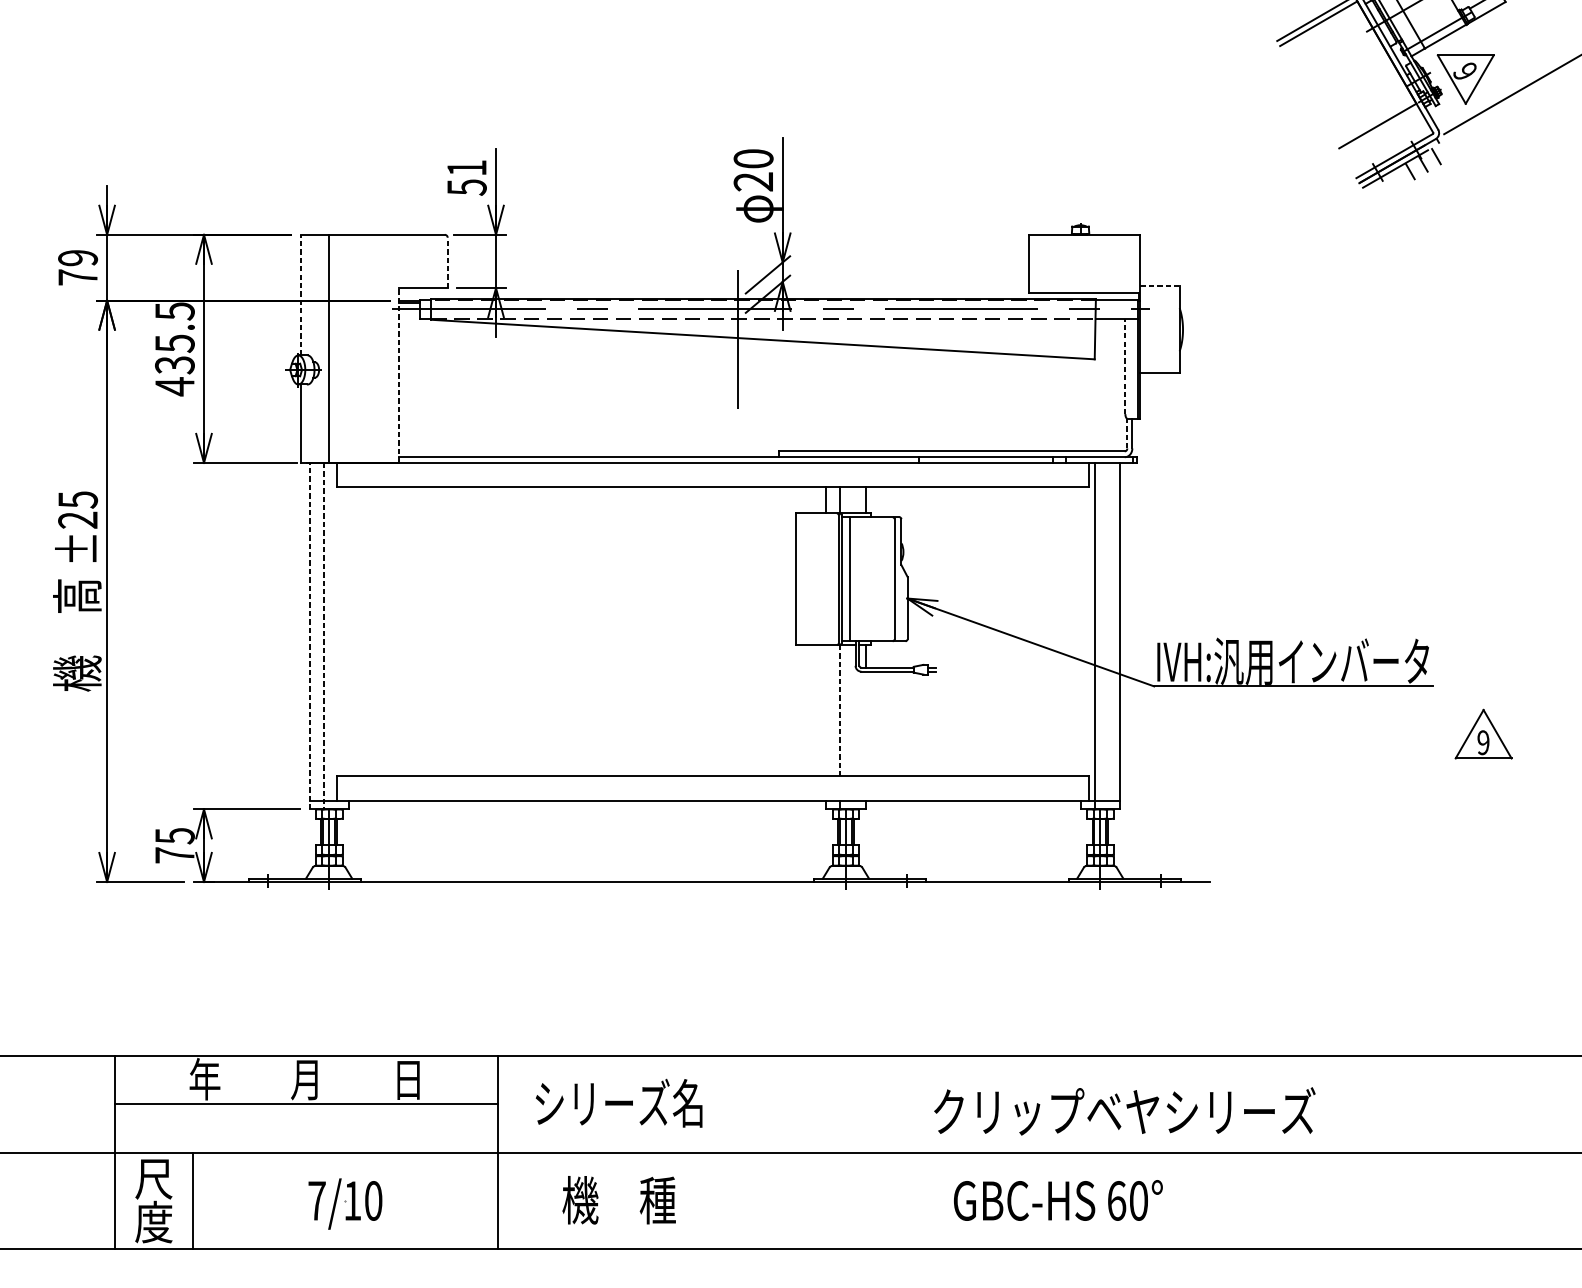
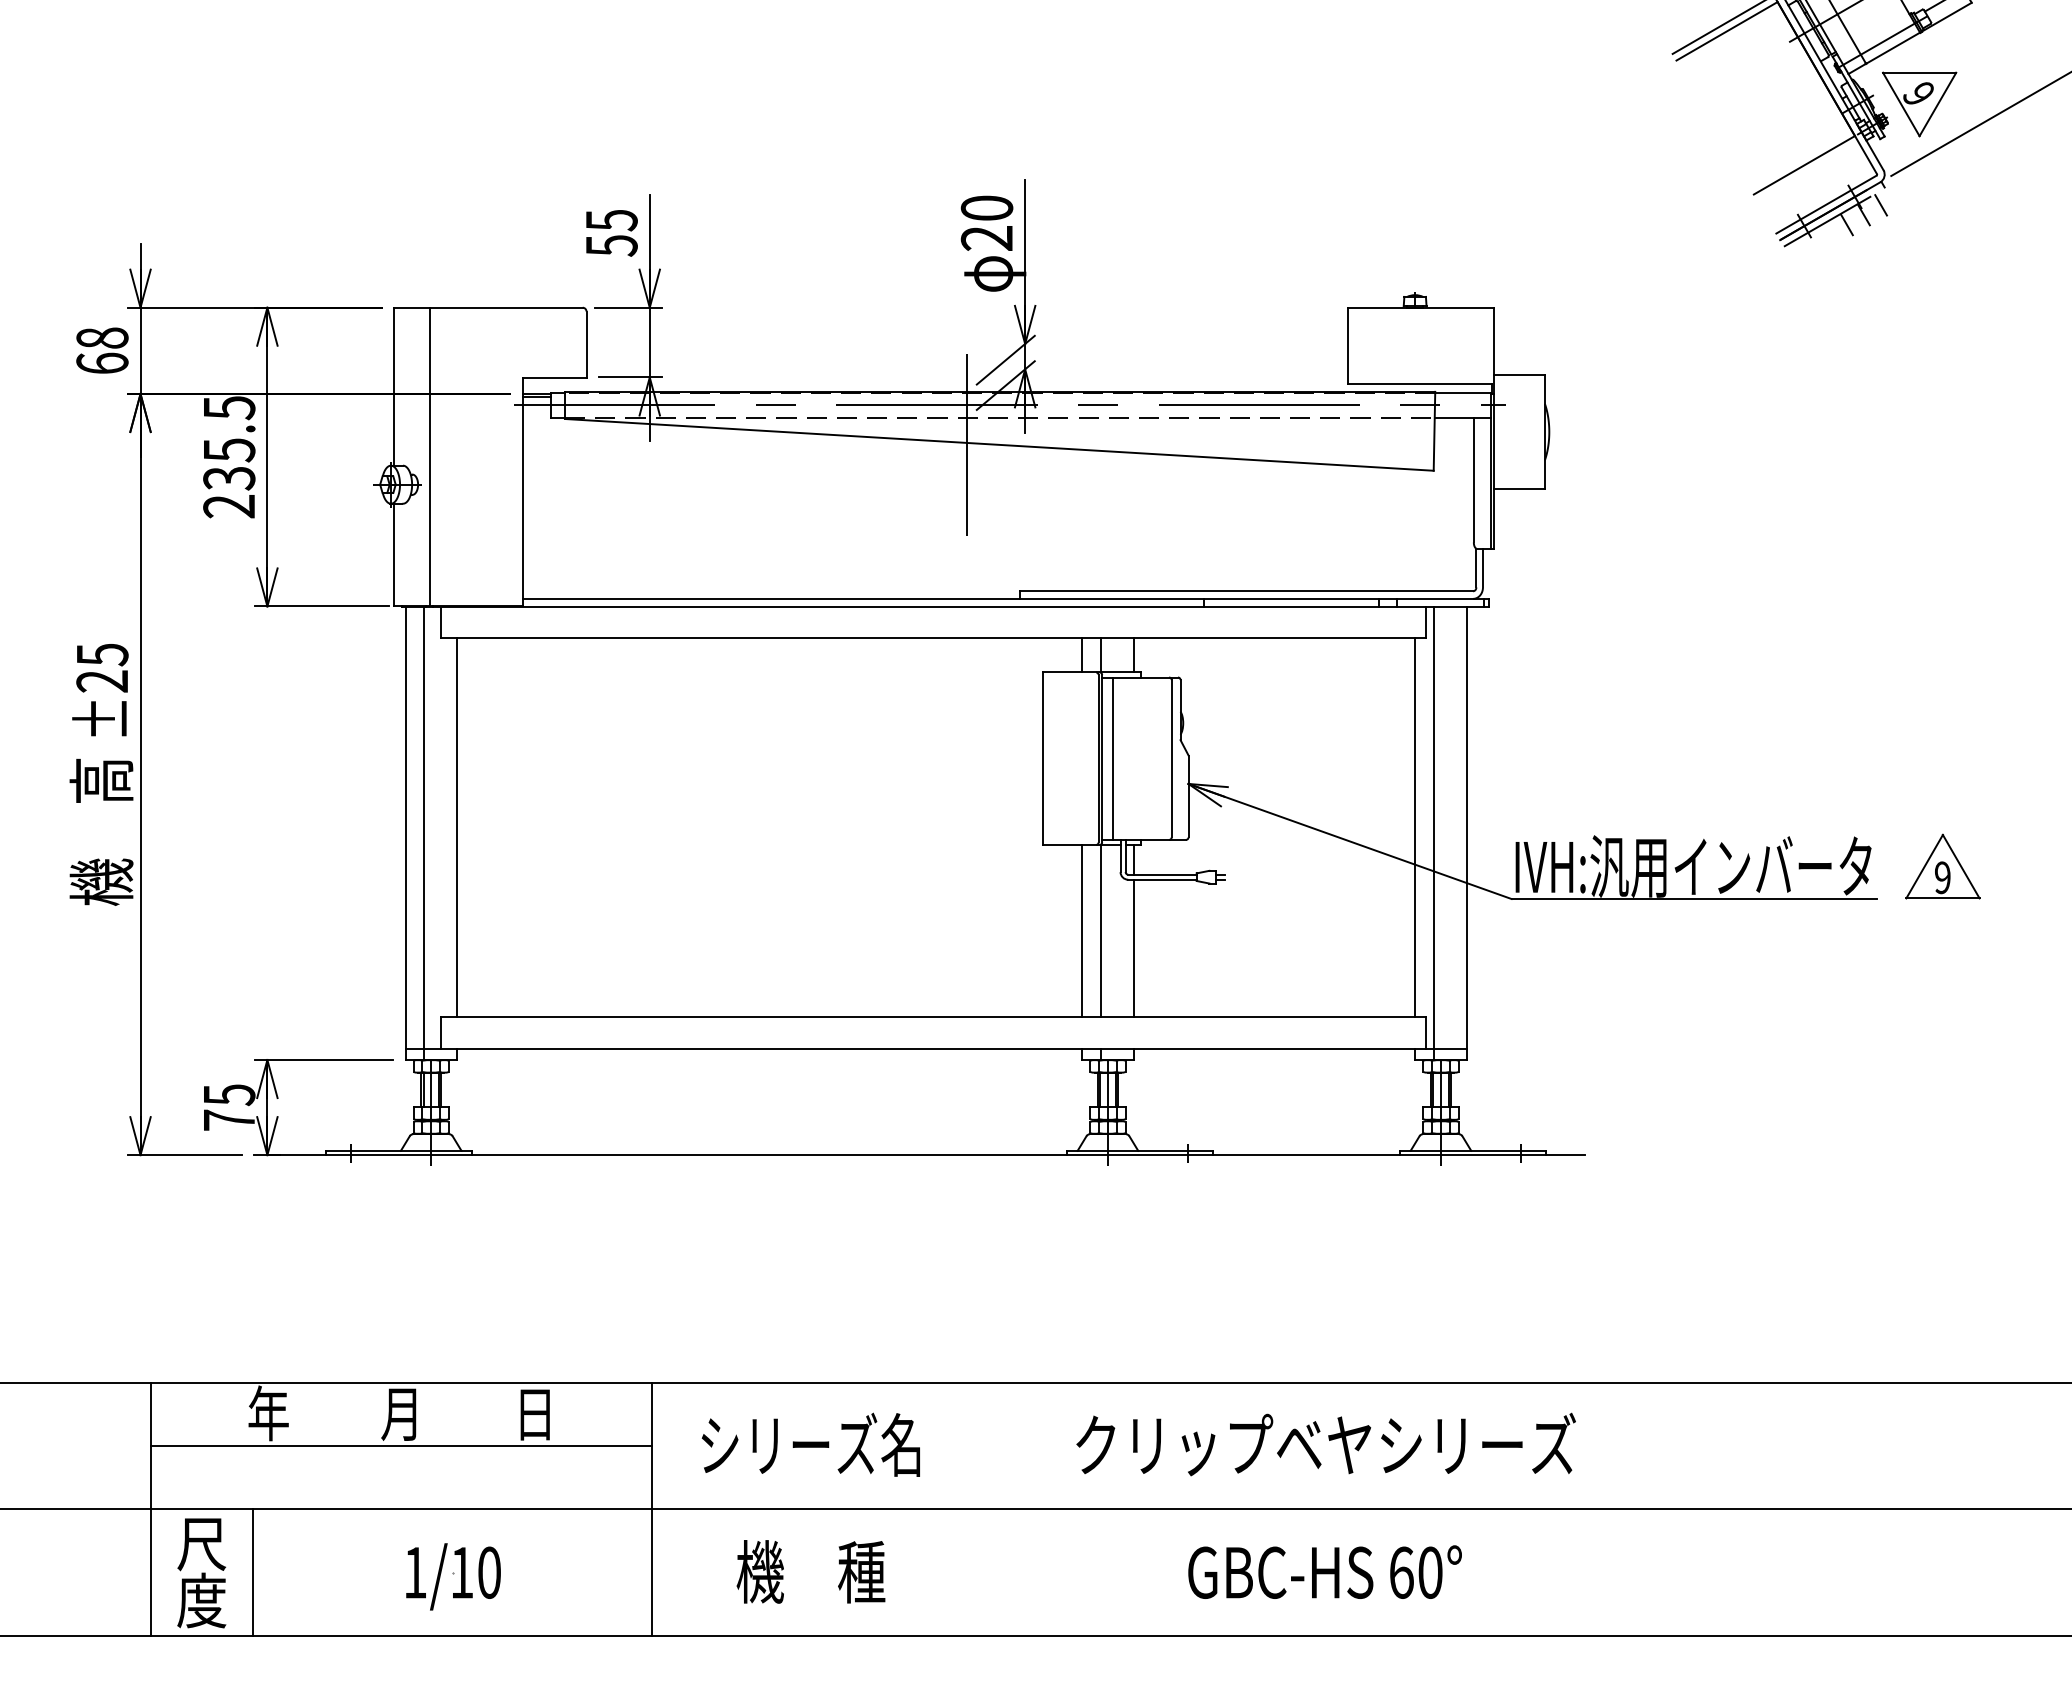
text: (466, 168) -> (611, 220), 51 -> 55
line: (447, 262) -> (586, 344), dashed -> solid
text: (78, 267) -> (102, 350), 79 -> 68
line: (1160, 285) -> (1519, 374), dashed -> solid
line: (301, 294) -> (394, 386), dashed -> solid
line: (1125, 366) -> (1473, 479), dashed -> solid
line: (399, 375) -> (523, 491), dashed -> solid
text: (174, 386) -> (228, 506), 435.5 -> 235.5
line: (1127, 433) -> (1476, 567), dashed -> solid
line: (348, 631) -> (456, 827), added
line: (1080, 631) -> (1415, 827), added
line: (309, 636) -> (405, 833), dashed -> solid
line: (323, 636) -> (424, 833), dashed -> solid
line: (826, 710) -> (1082, 930), added
line: (840, 710) -> (1100, 930), dashed -> solid
line: (865, 723) -> (1133, 947), added
part: (1483, 734) -> (1942, 866), moved
text: (1124, 1111) -> (1325, 1444), moved
text: (1057, 1199) -> (1324, 1571), moved
text: (317, 1200) -> (415, 1572), 7/10 -> 1/10

